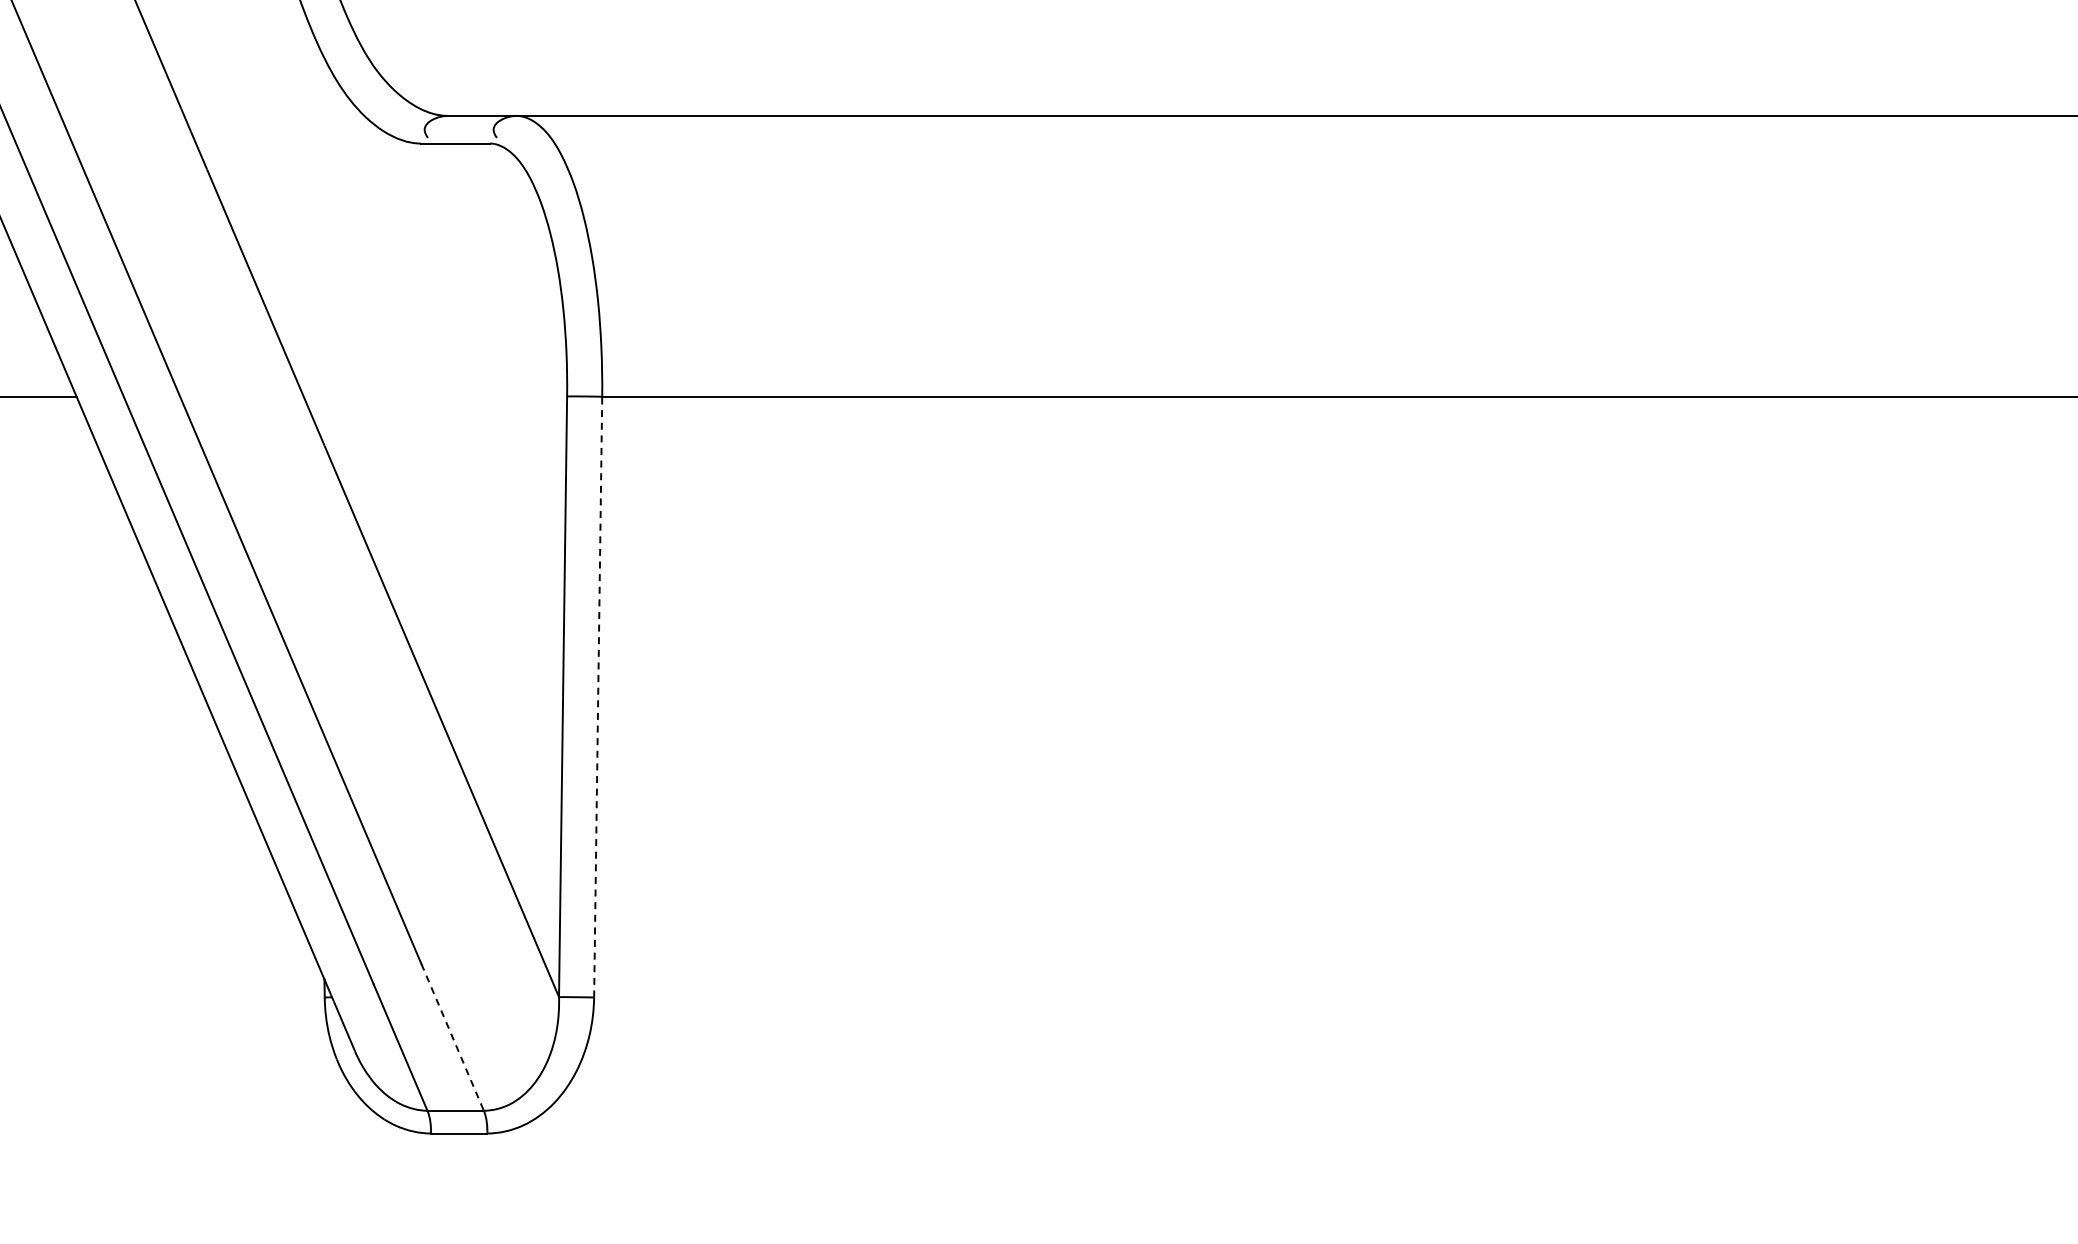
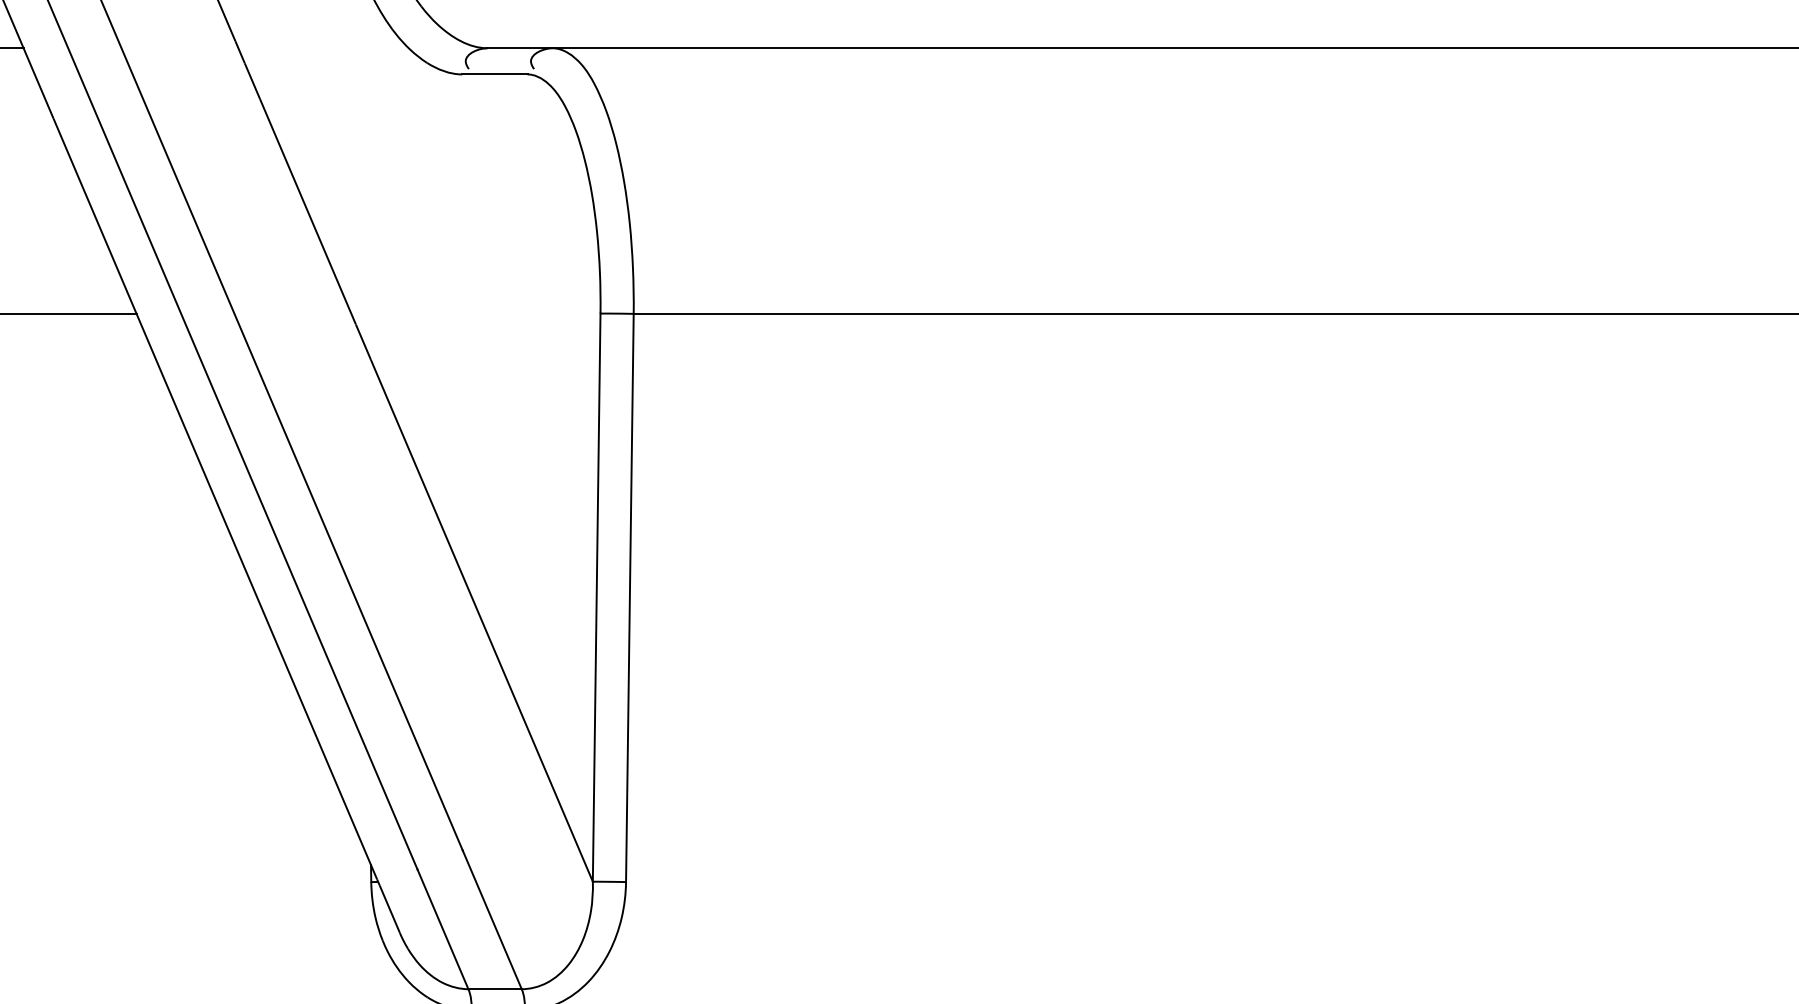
line: (598, 696) -> (630, 597), dashed -> solid
line: (452, 1037) -> (492, 919), dashed -> solid

